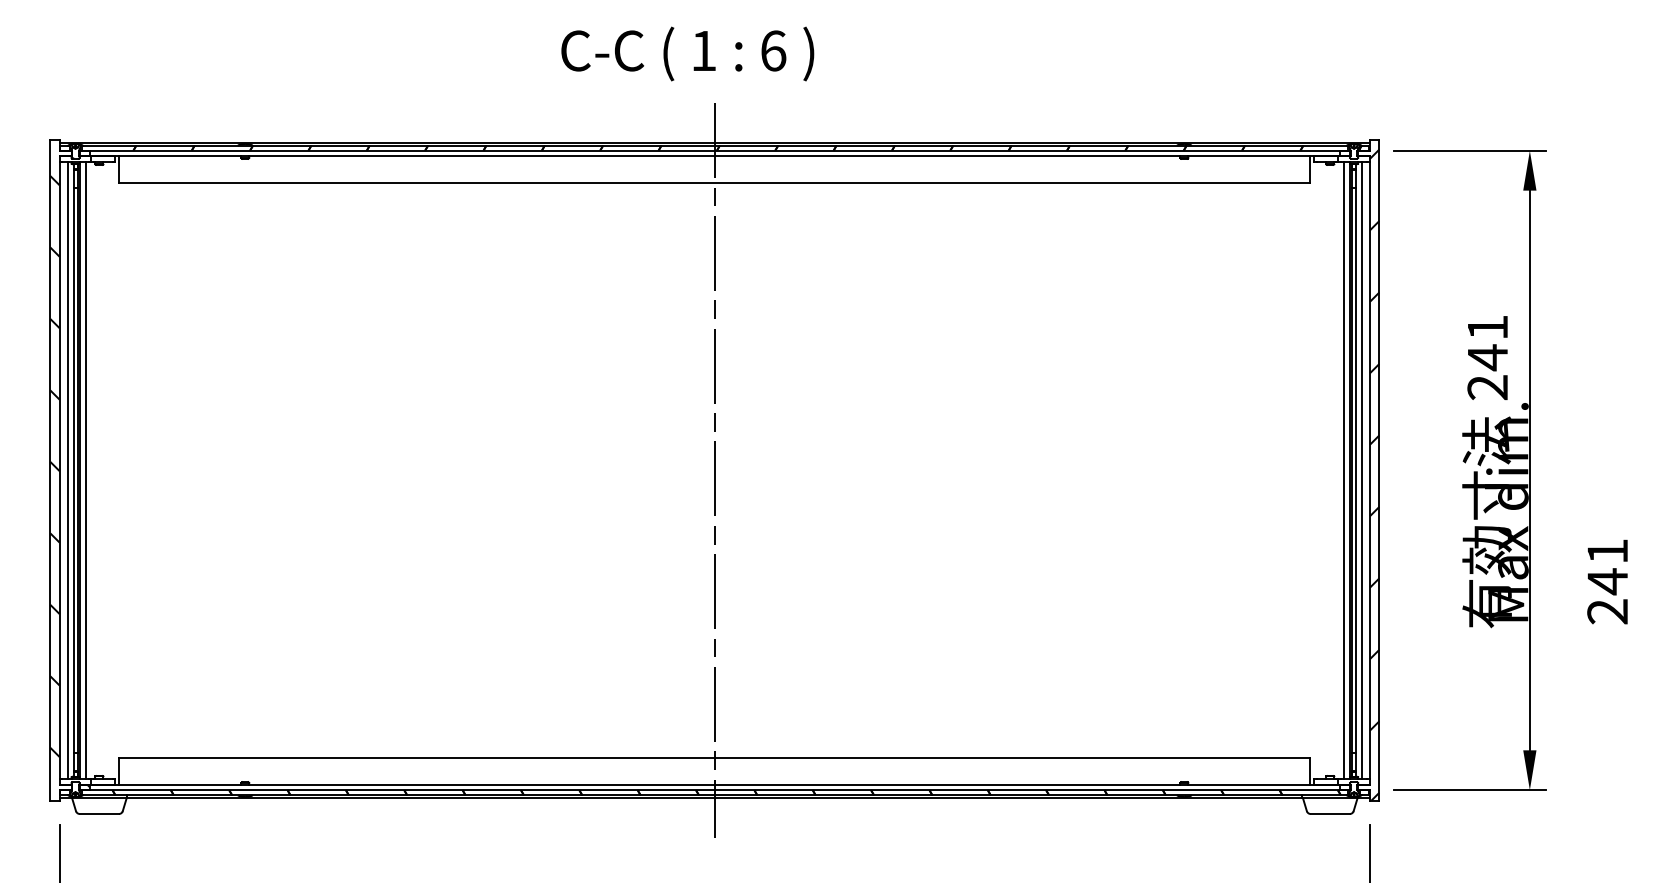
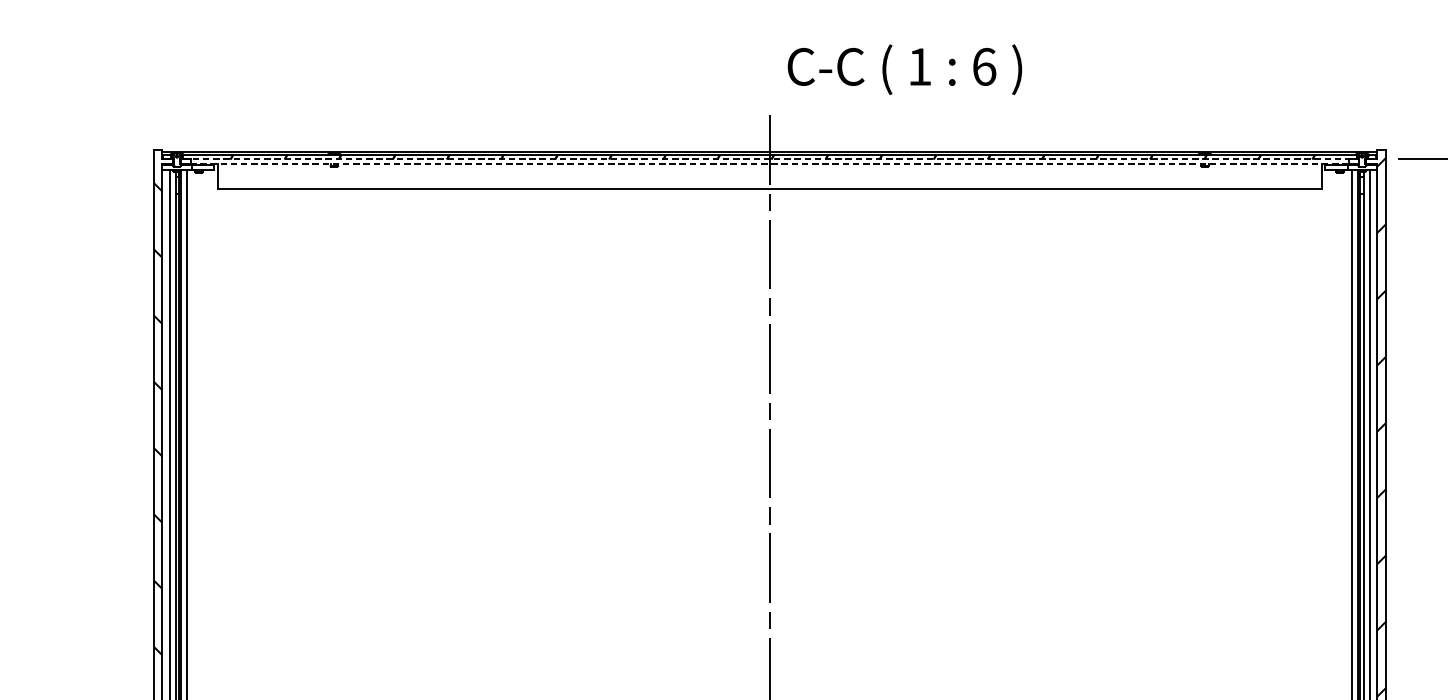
text: (687, 53) -> (904, 69), moved
line: (715, 150) -> (770, 159), solid -> dashed
line: (714, 156) -> (769, 164), solid -> dashed

